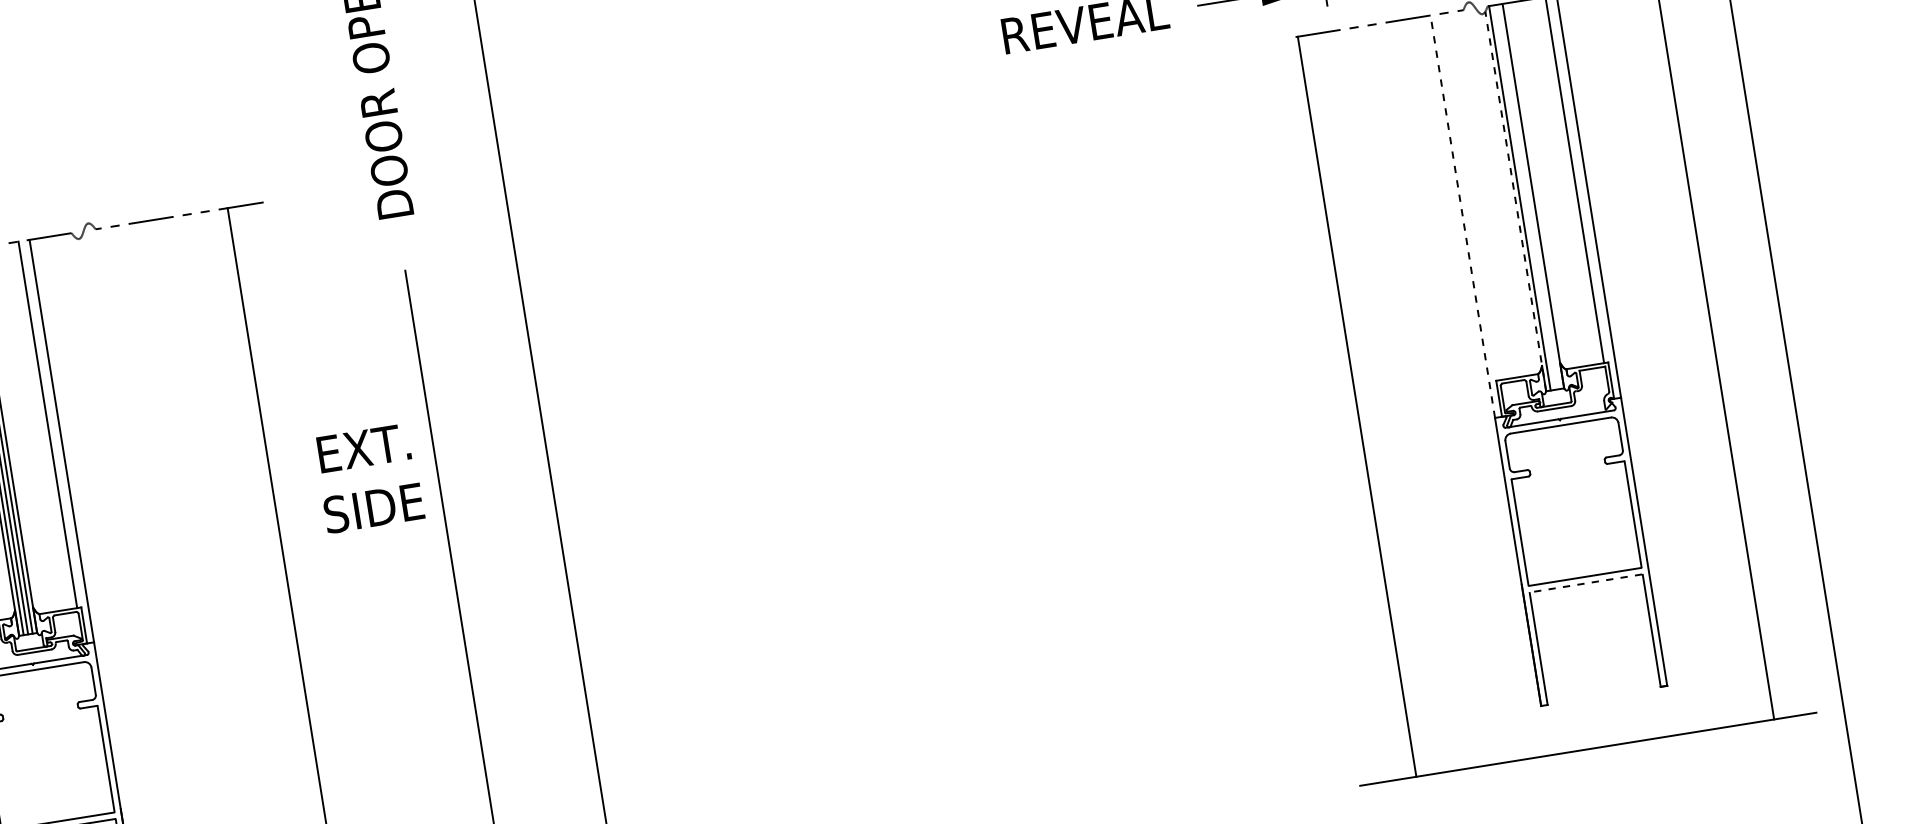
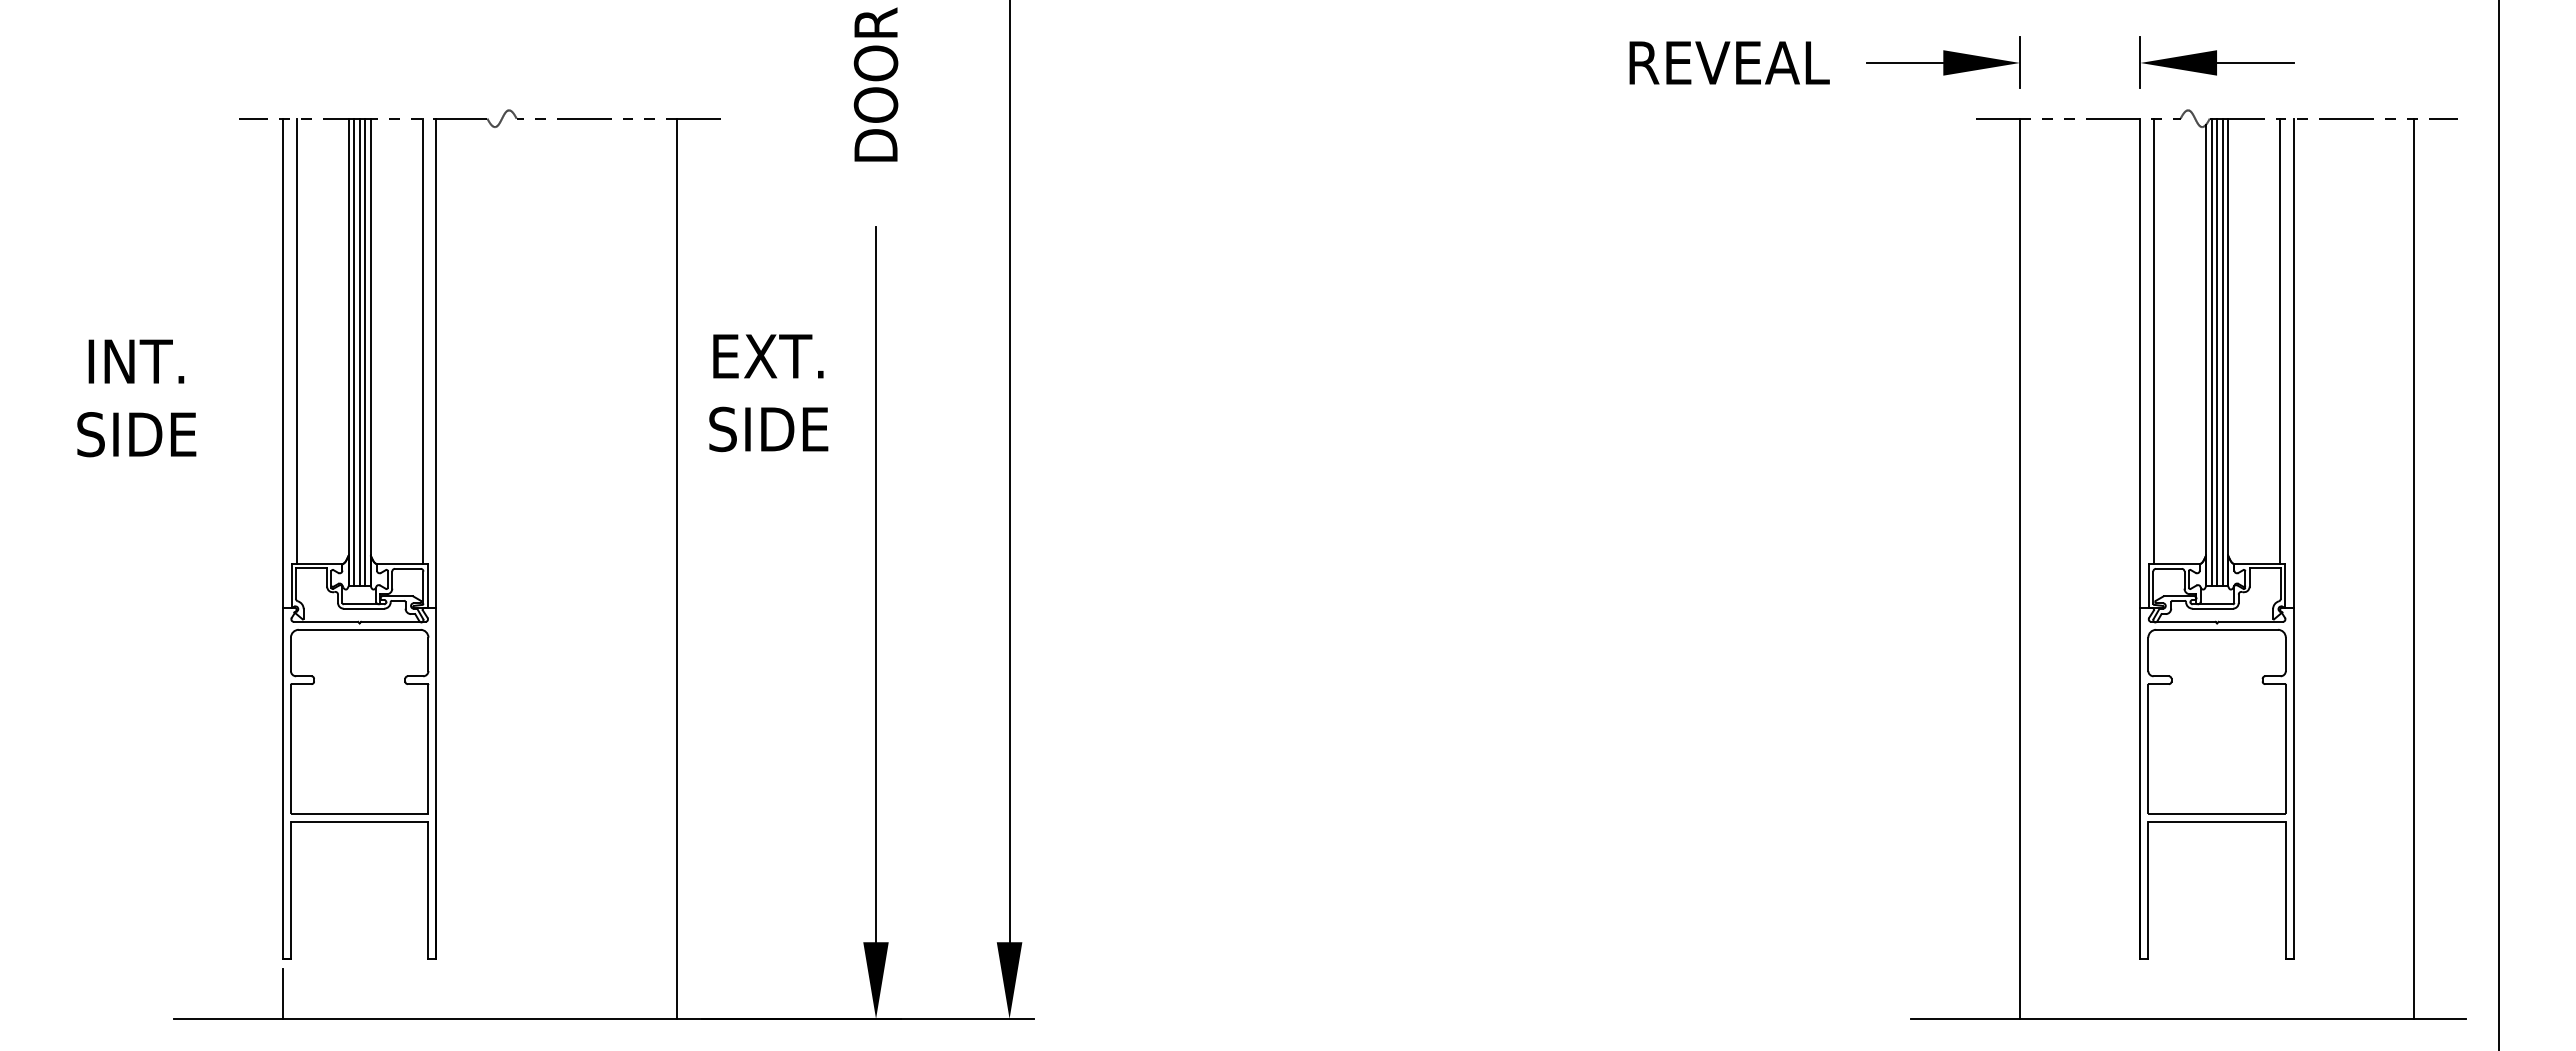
line: (1470, 196) -> (2153, 341), added
line: (1528, 196) -> (2222, 352), added
line: (1524, 197) -> (2217, 352), added
line: (1516, 201) -> (2206, 355), dashed -> solid
line: (1462, 216) -> (2140, 363), dashed -> solid
line: (1356, 406) -> (2019, 568), moved
text: (369, 478) -> (768, 393), moved
line: (1585, 583) -> (2216, 821), dashed -> solid

